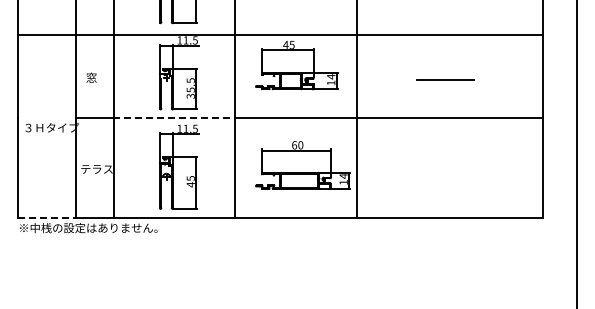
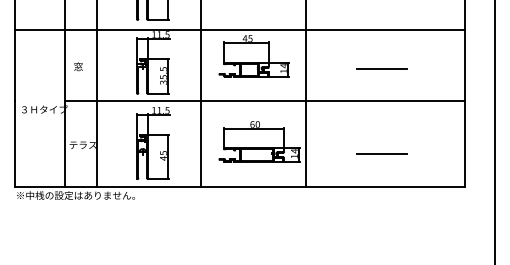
line: (174, 118) -> (149, 101), dashed -> solid
line: (445, 179) -> (381, 153), added
line: (46, 217) -> (39, 186), dashed -> solid

